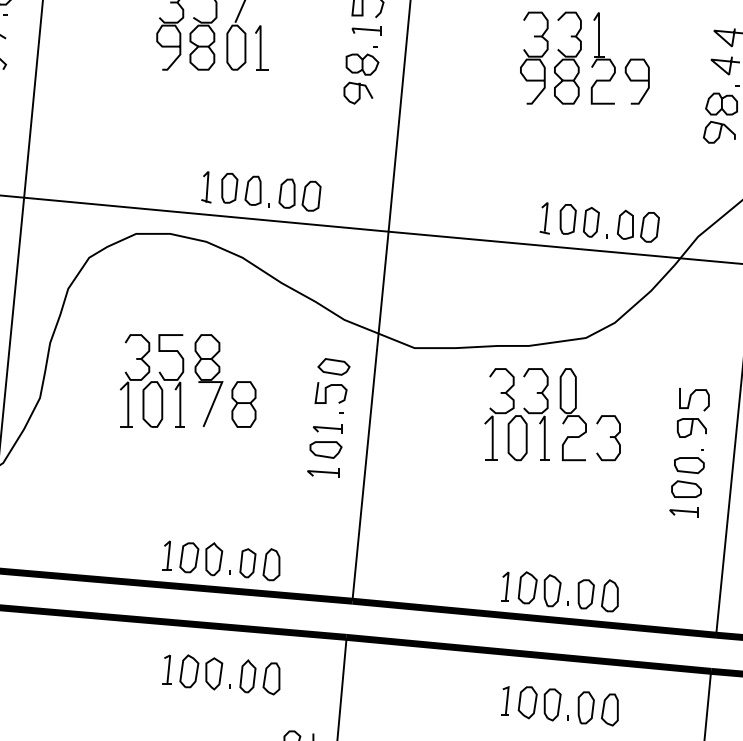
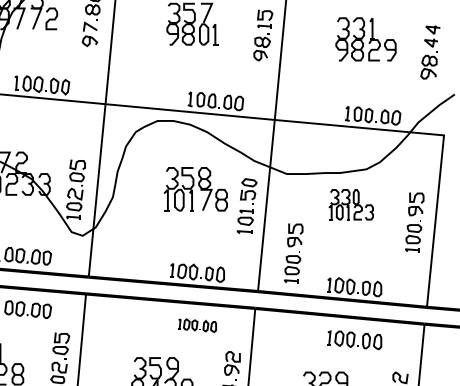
part: (187, 381) -> (195, 189), moved
part: (553, 413) -> (351, 204), size x0.7
part: (428, 519) -> (293, 253), added
part: (222, 674) -> (197, 325), size x0.7

